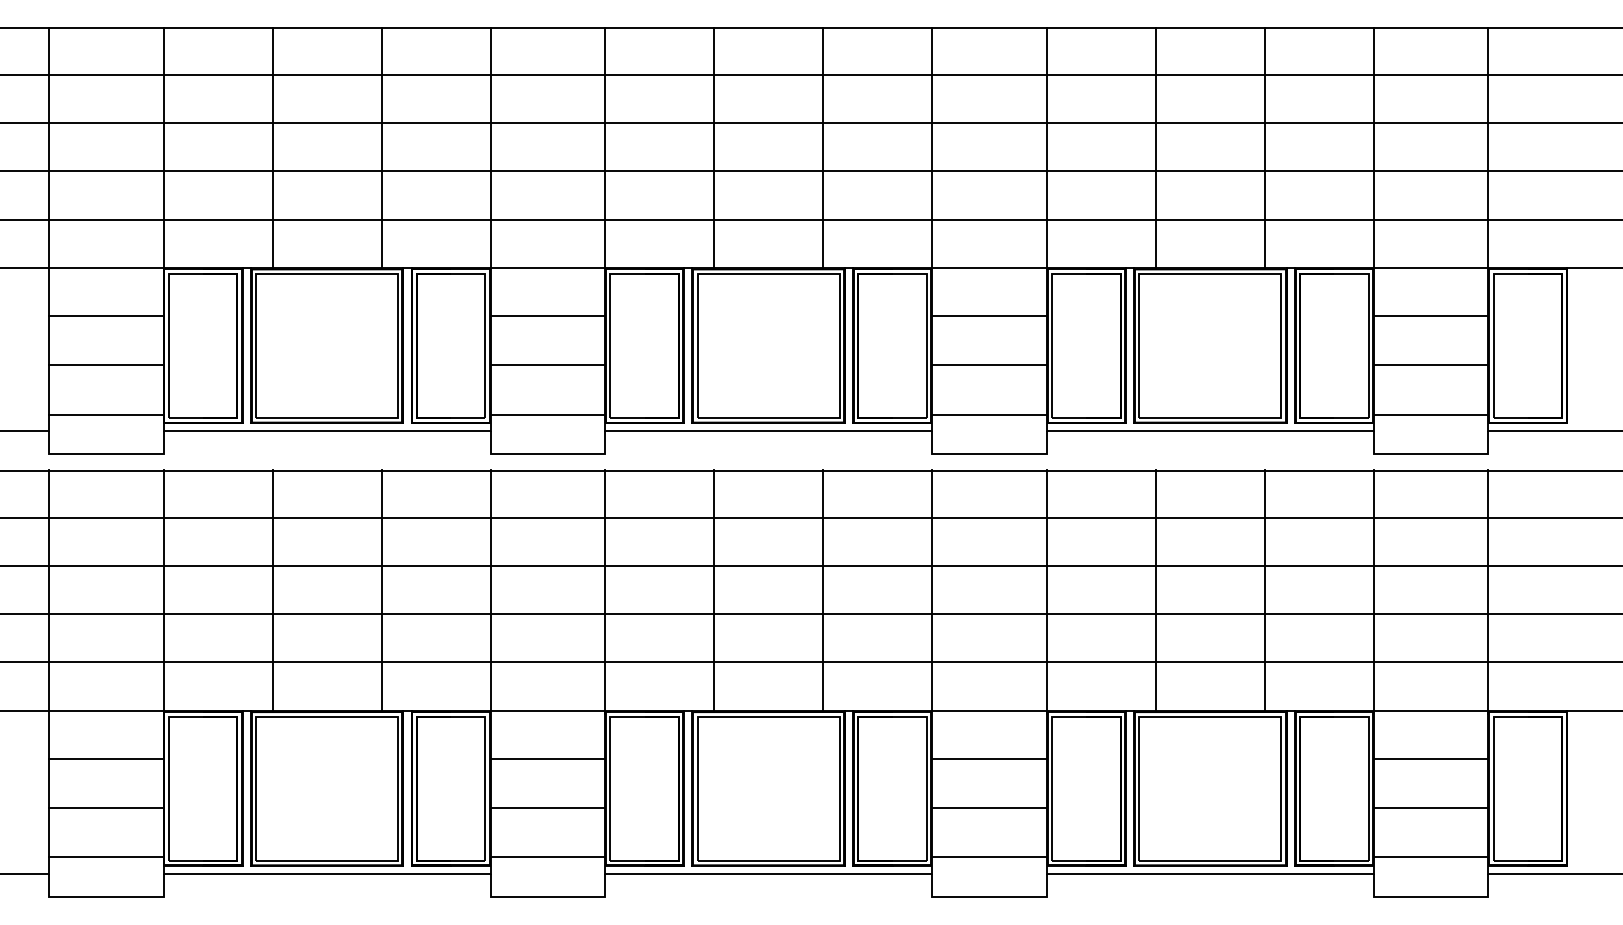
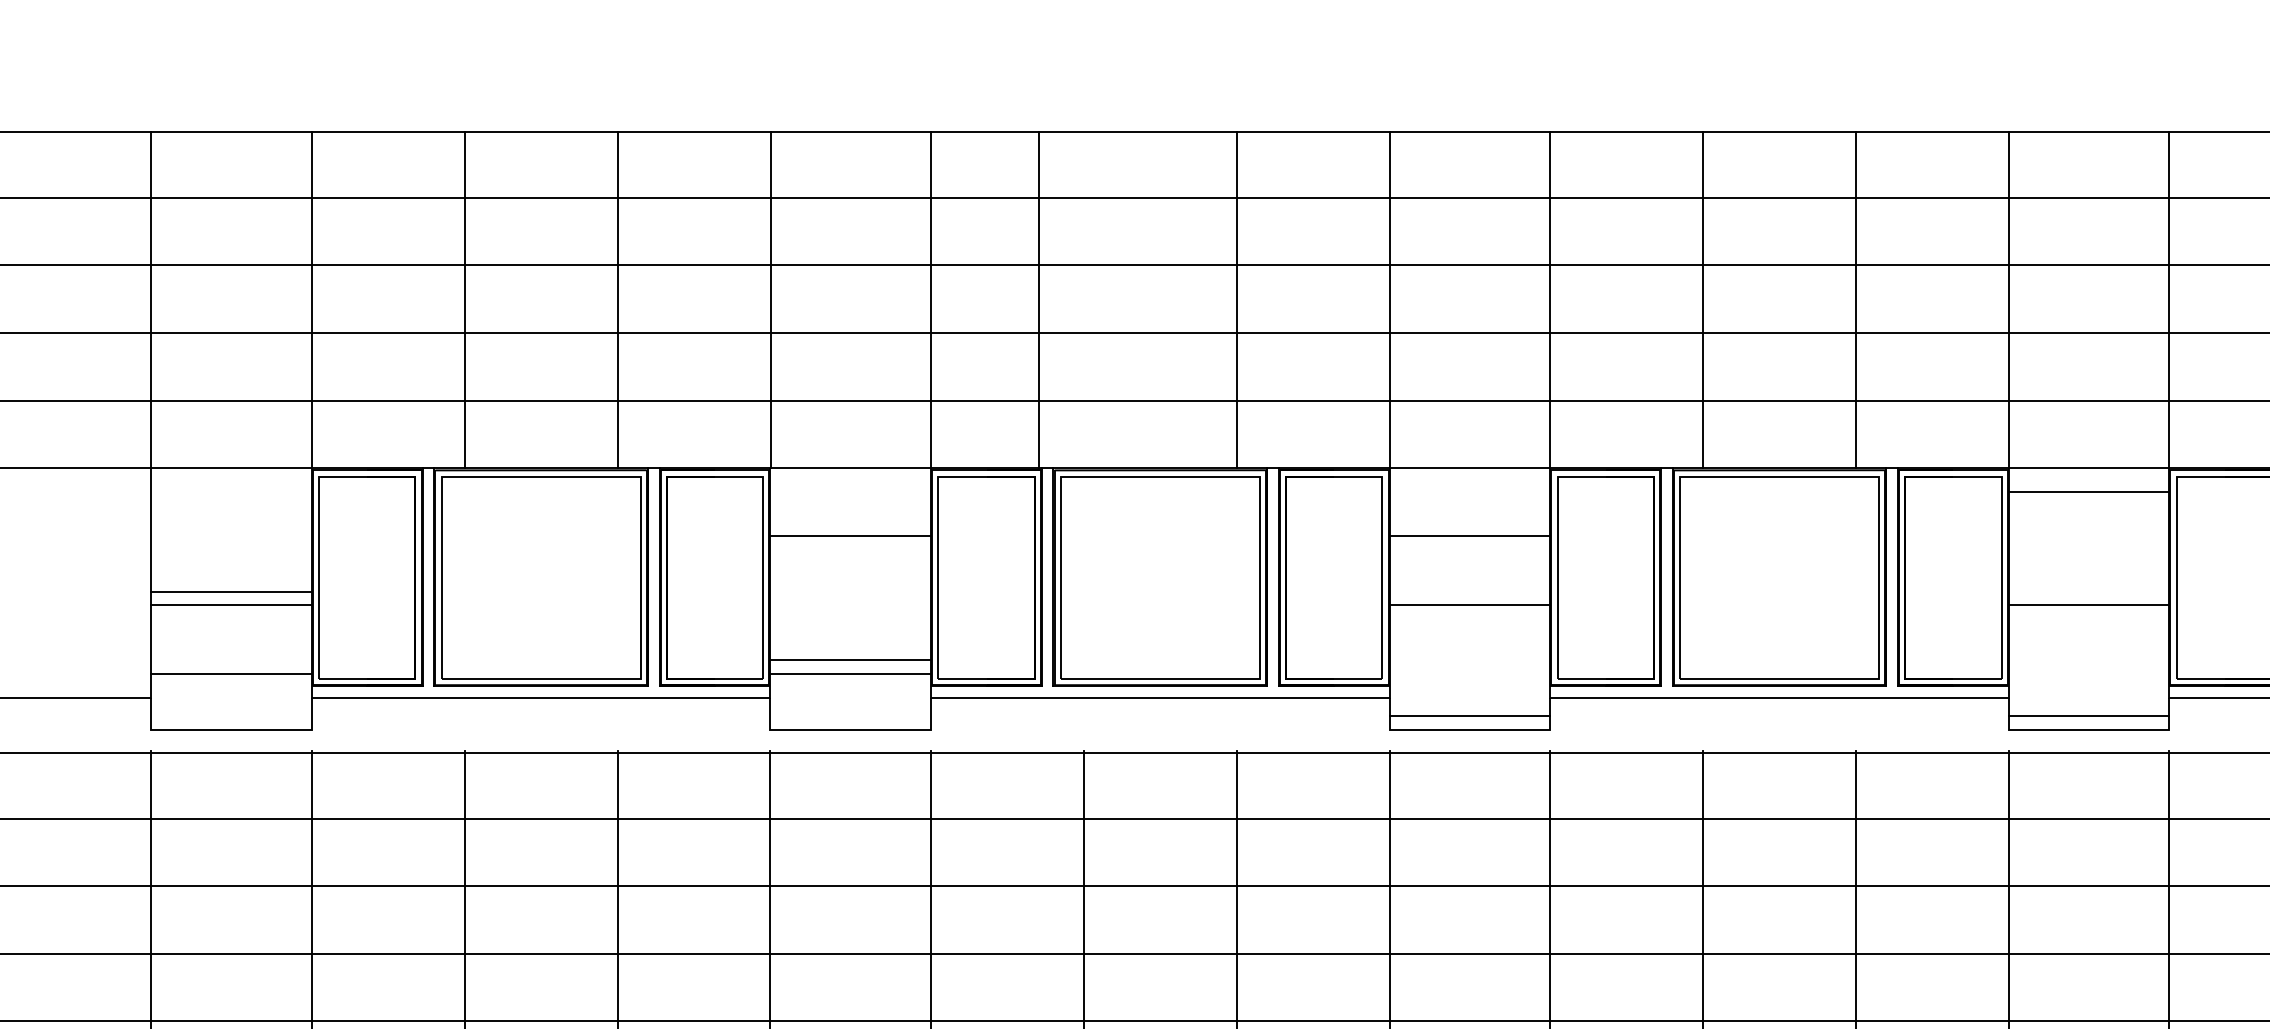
line: (714, 147) -> (1039, 299), moved
line: (106, 316) -> (231, 592), moved
line: (1430, 316) -> (2088, 492), moved
line: (547, 365) -> (850, 659), moved
line: (989, 414) -> (1469, 715), moved
line: (1430, 414) -> (2088, 715), moved

